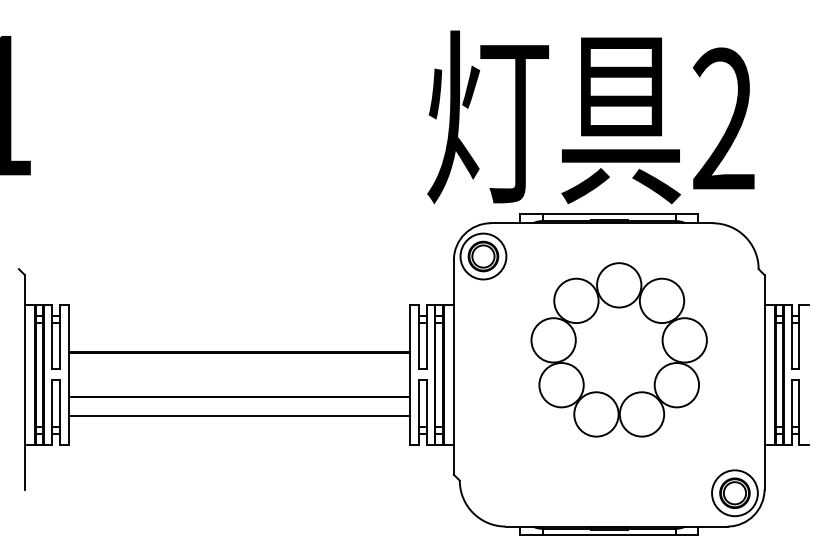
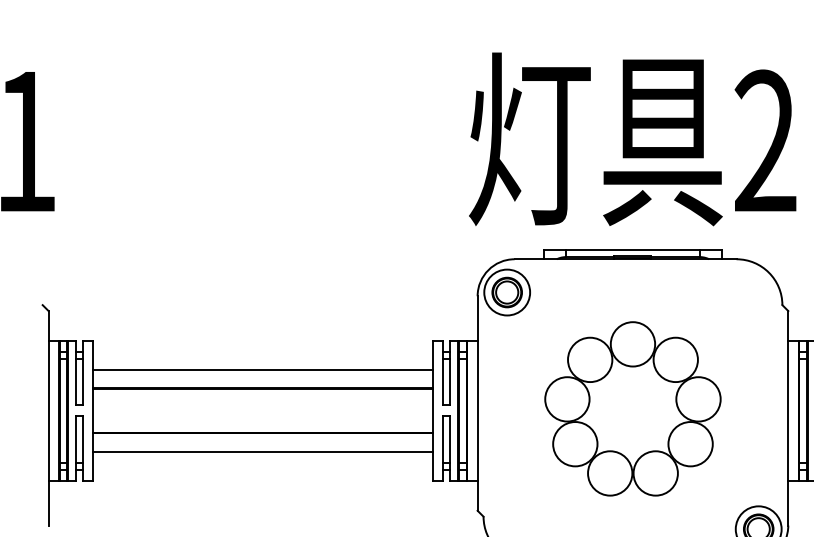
text: (590, 117) -> (632, 139), moved
line: (239, 333) -> (263, 369), added
part: (618, 349) -> (632, 408), moved

